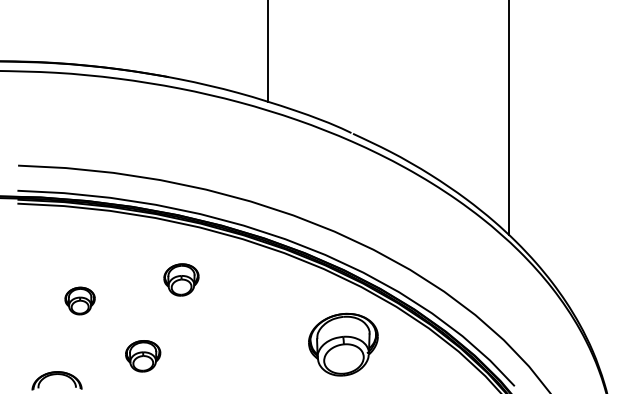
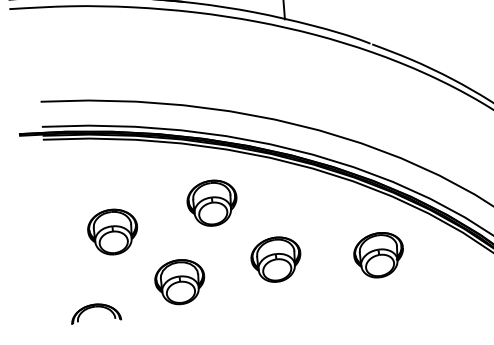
part: (181, 279) -> (212, 202), size x1.43
part: (79, 300) -> (112, 231), size x1.67
part: (240, 341) -> (275, 260), added
part: (343, 344) -> (378, 255), size x0.71
part: (142, 356) -> (179, 282), size x1.43

